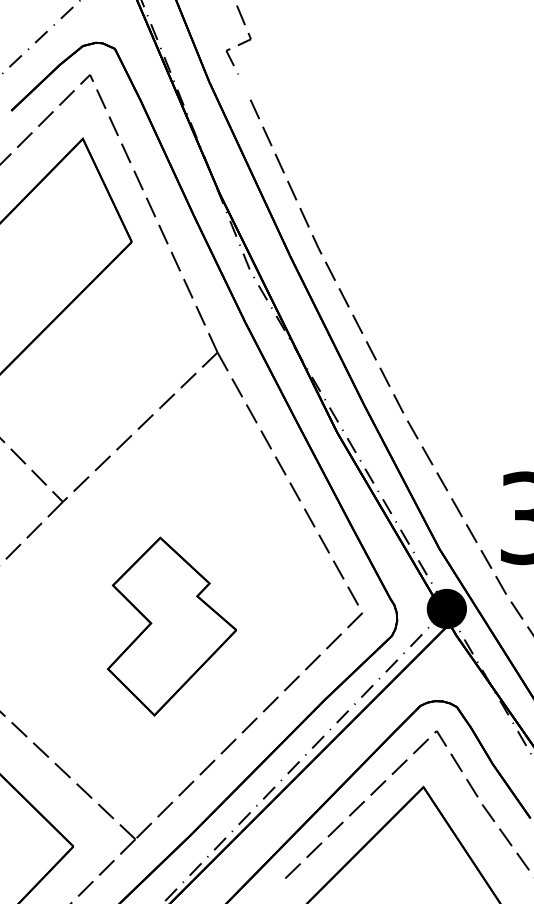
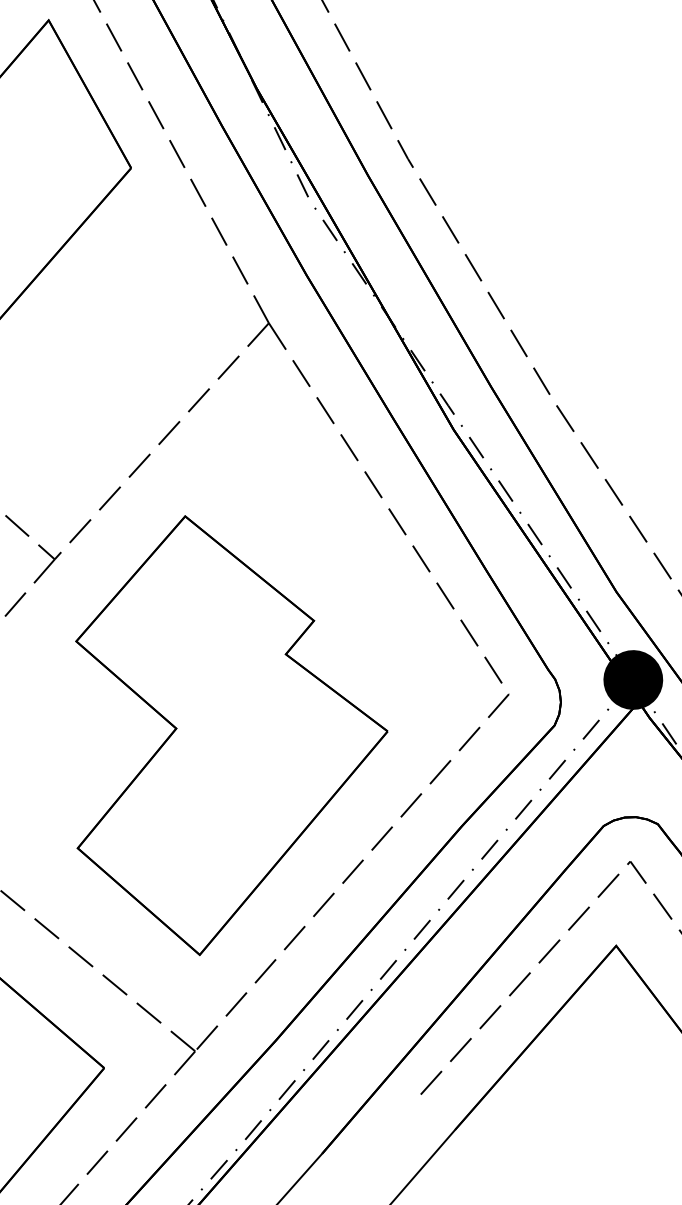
part: (171, 626) -> (227, 732), size x1.67

